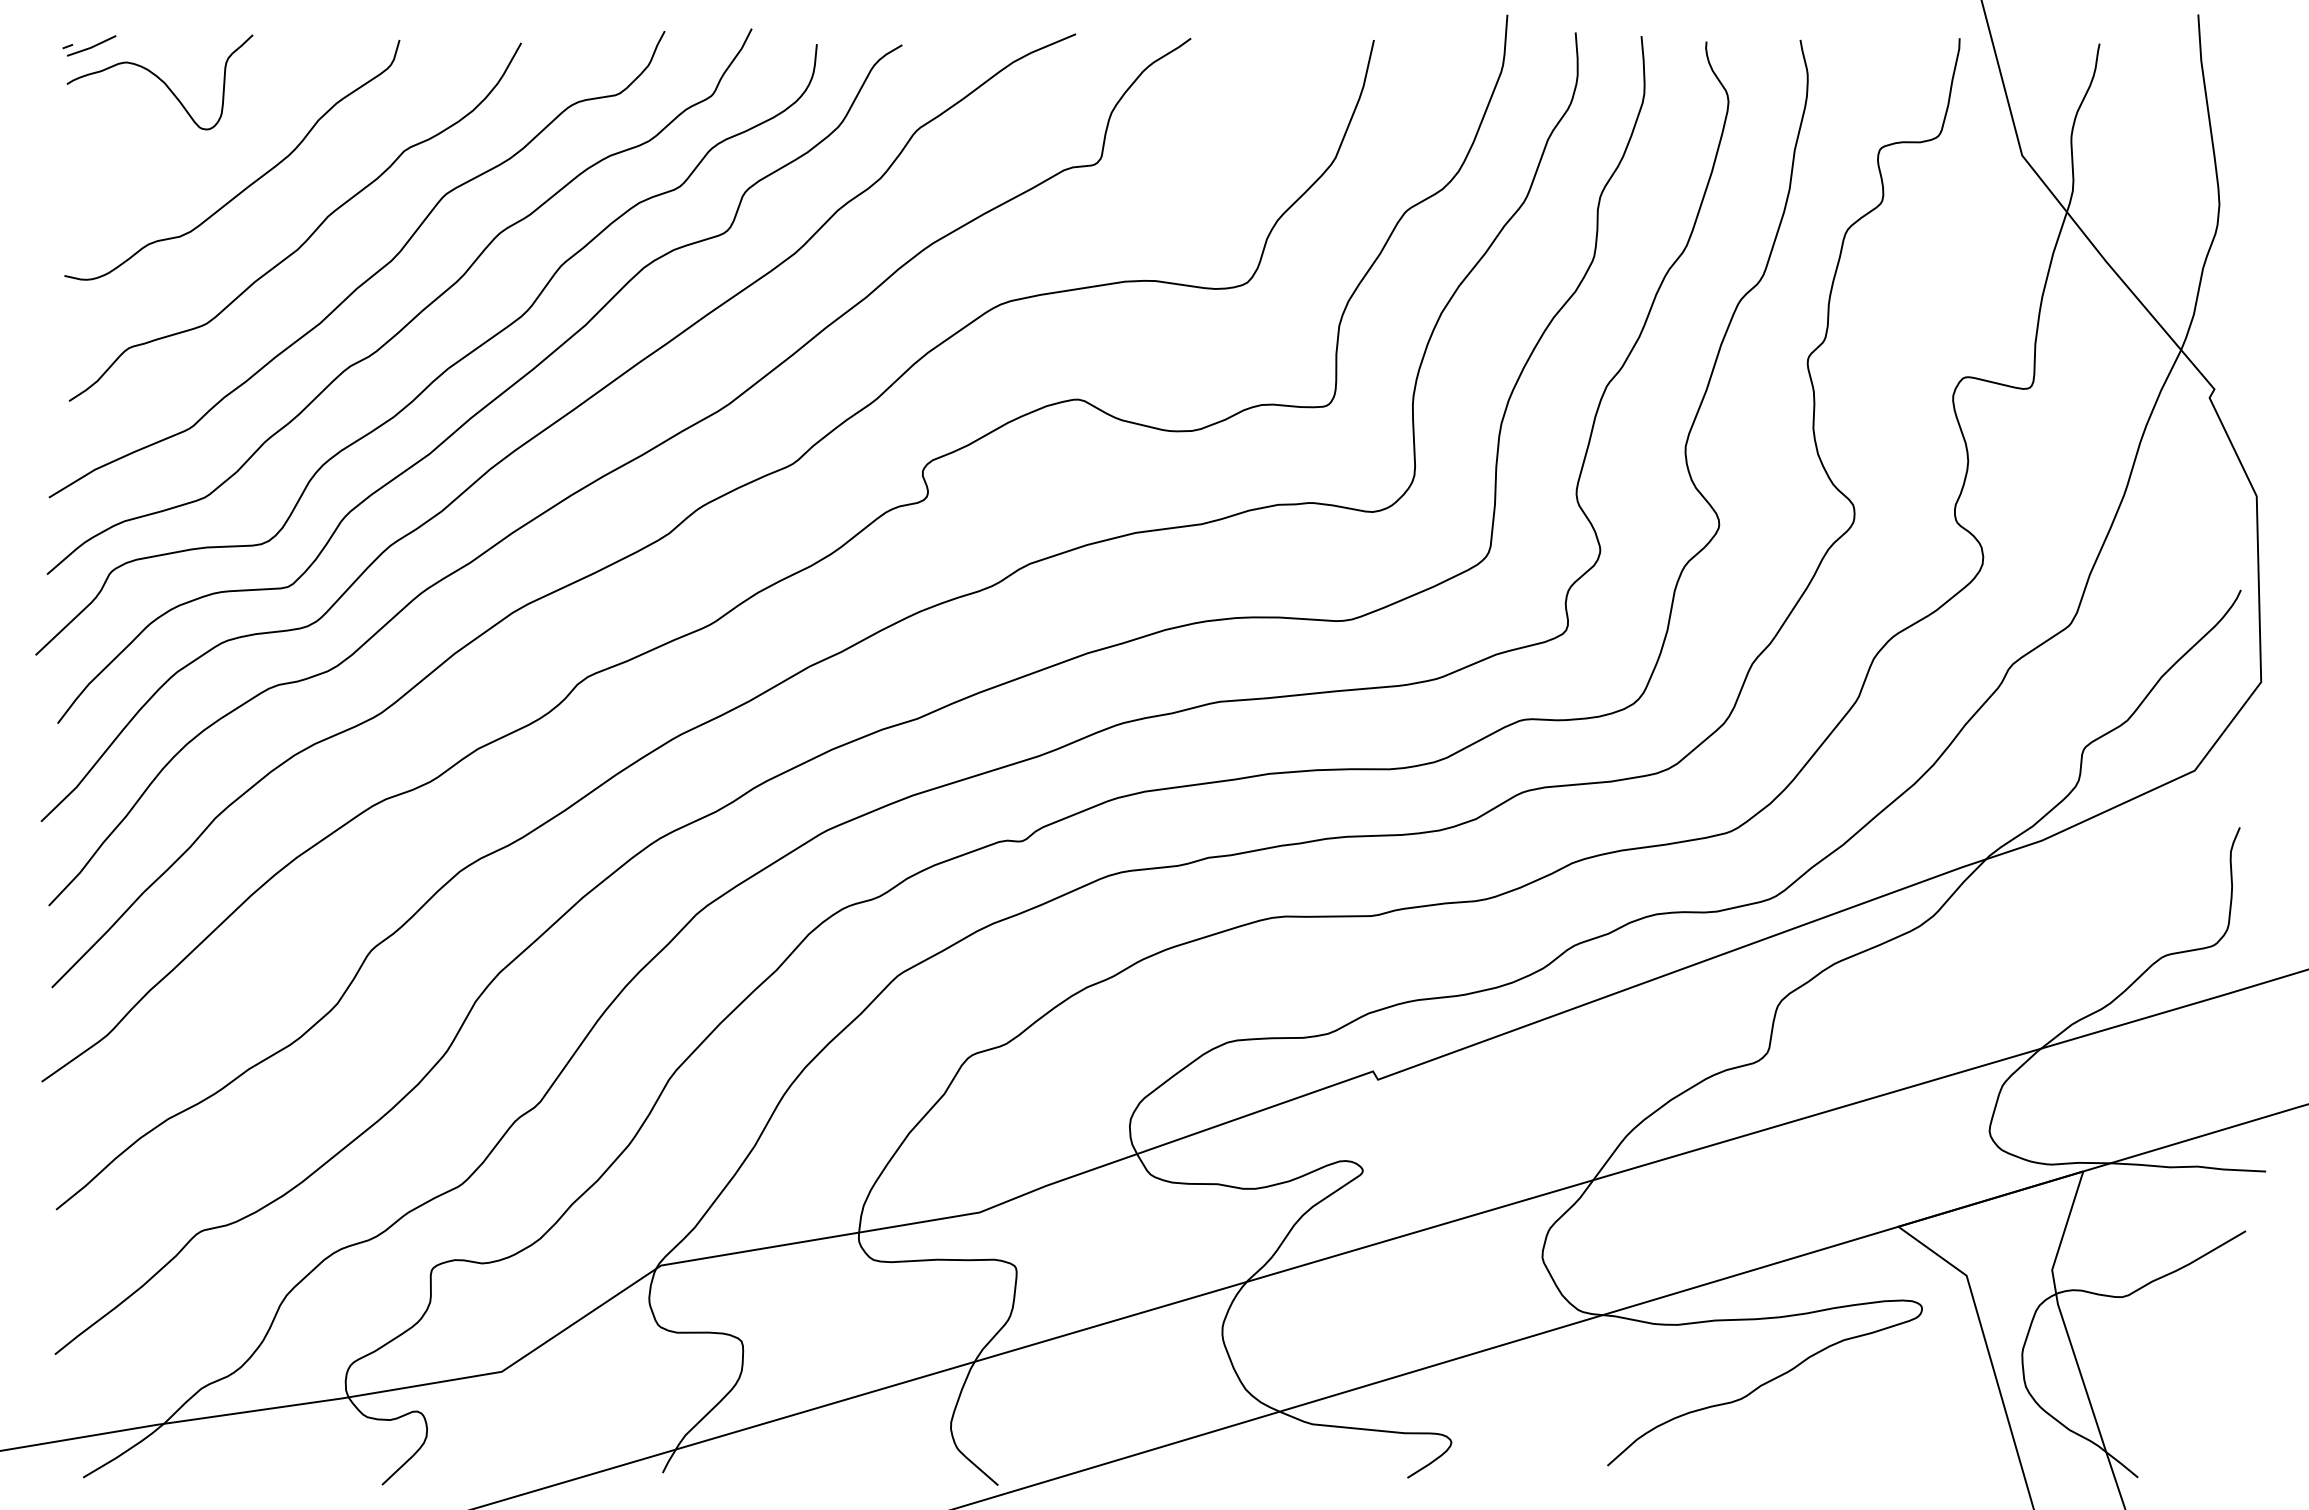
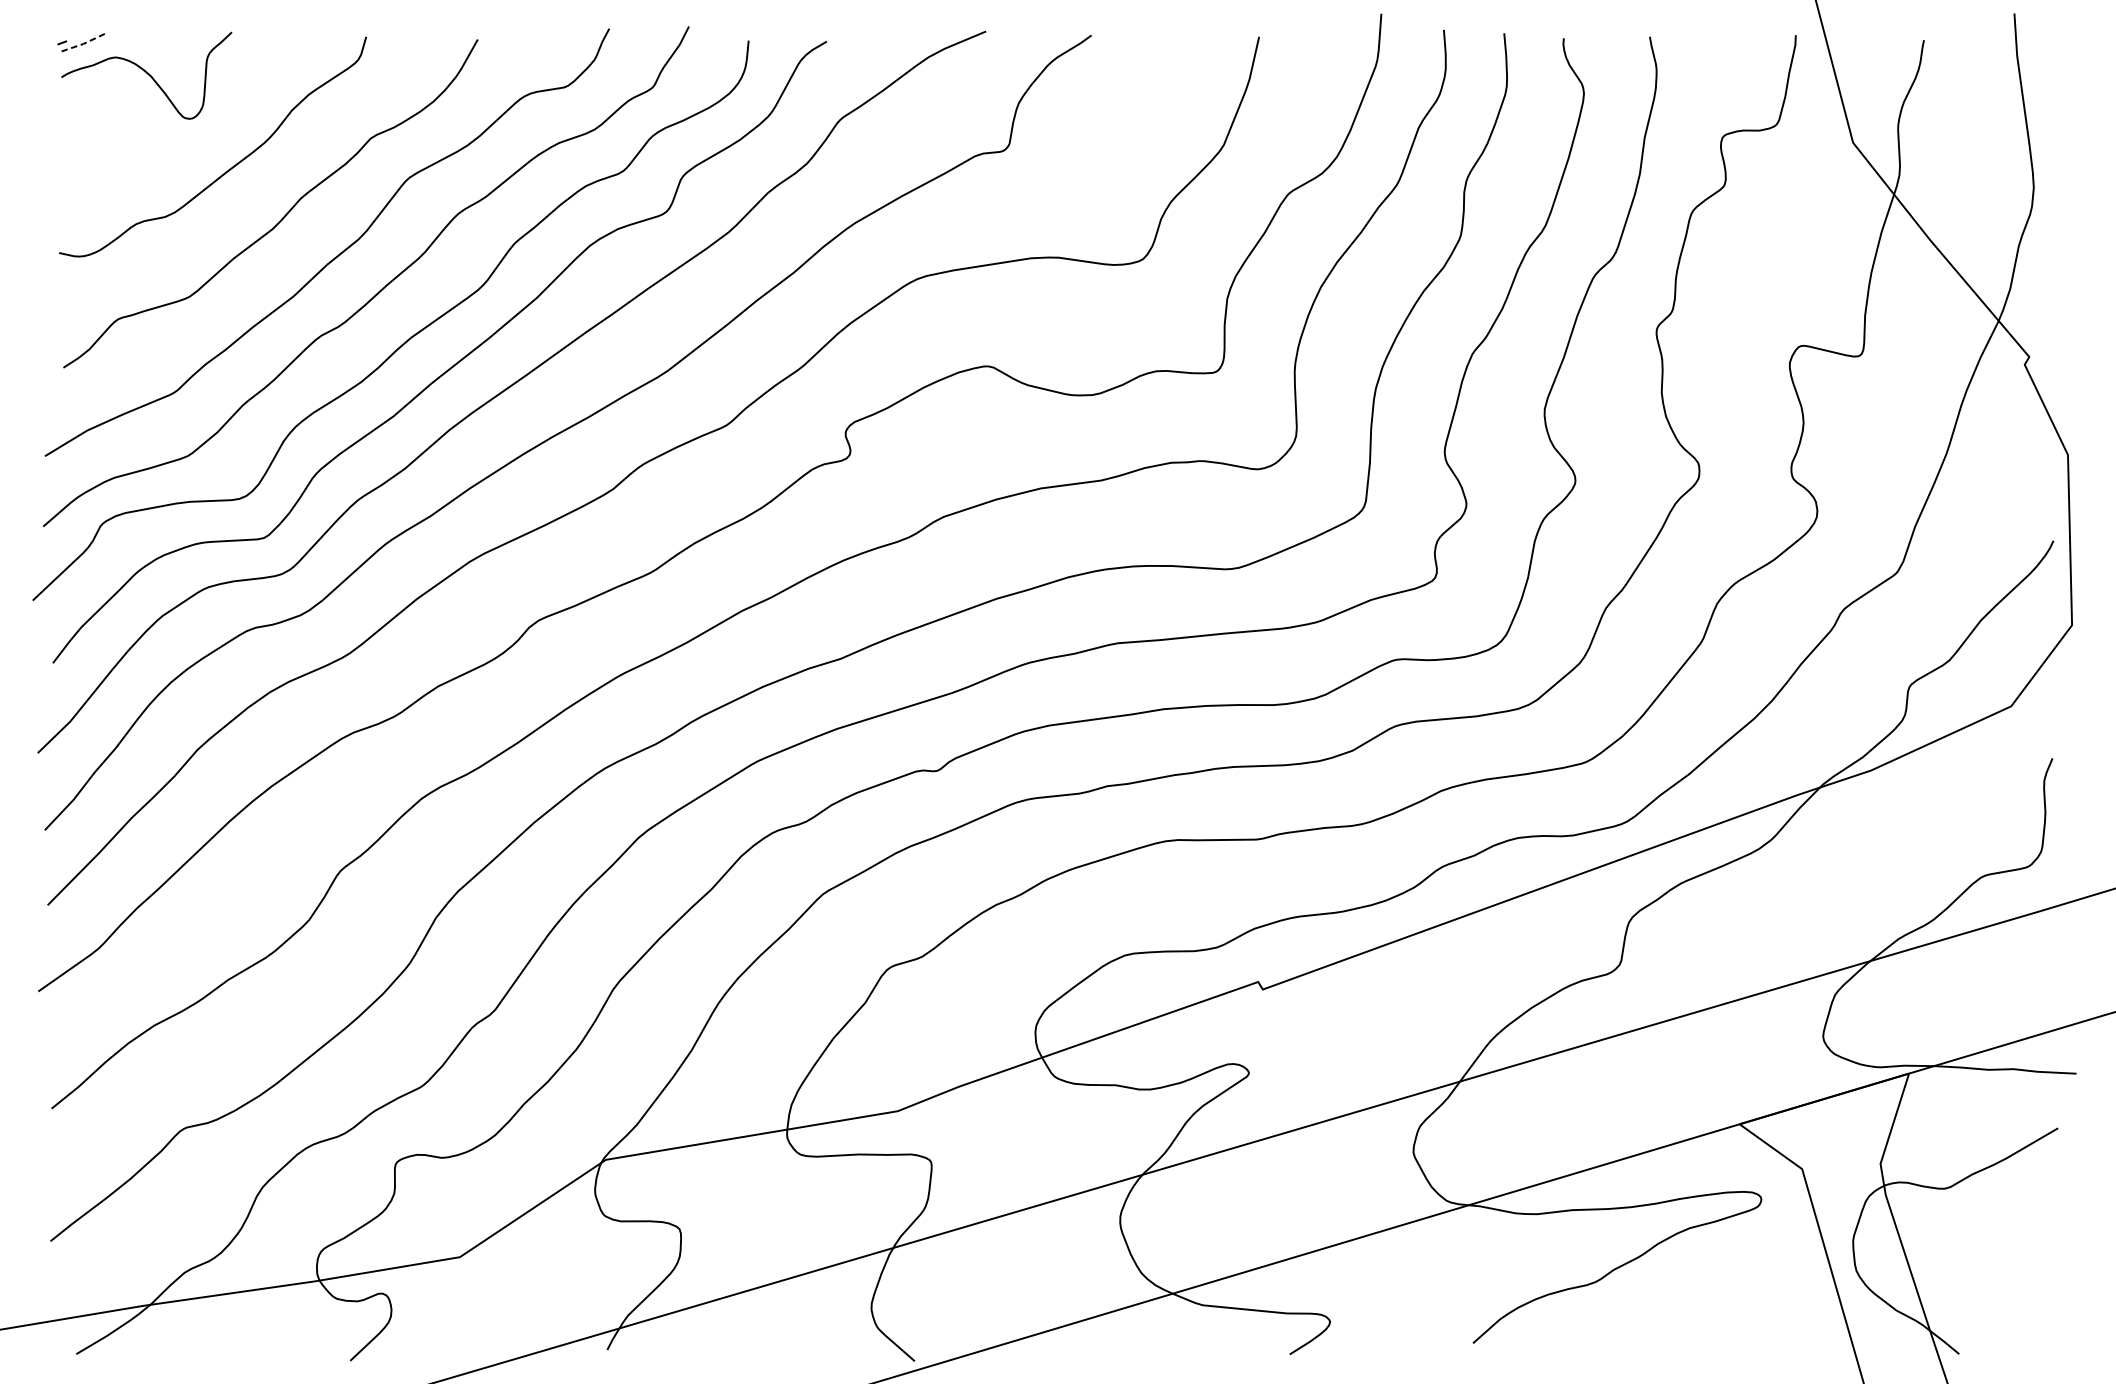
line: (91, 47) -> (83, 43), solid -> dashed

